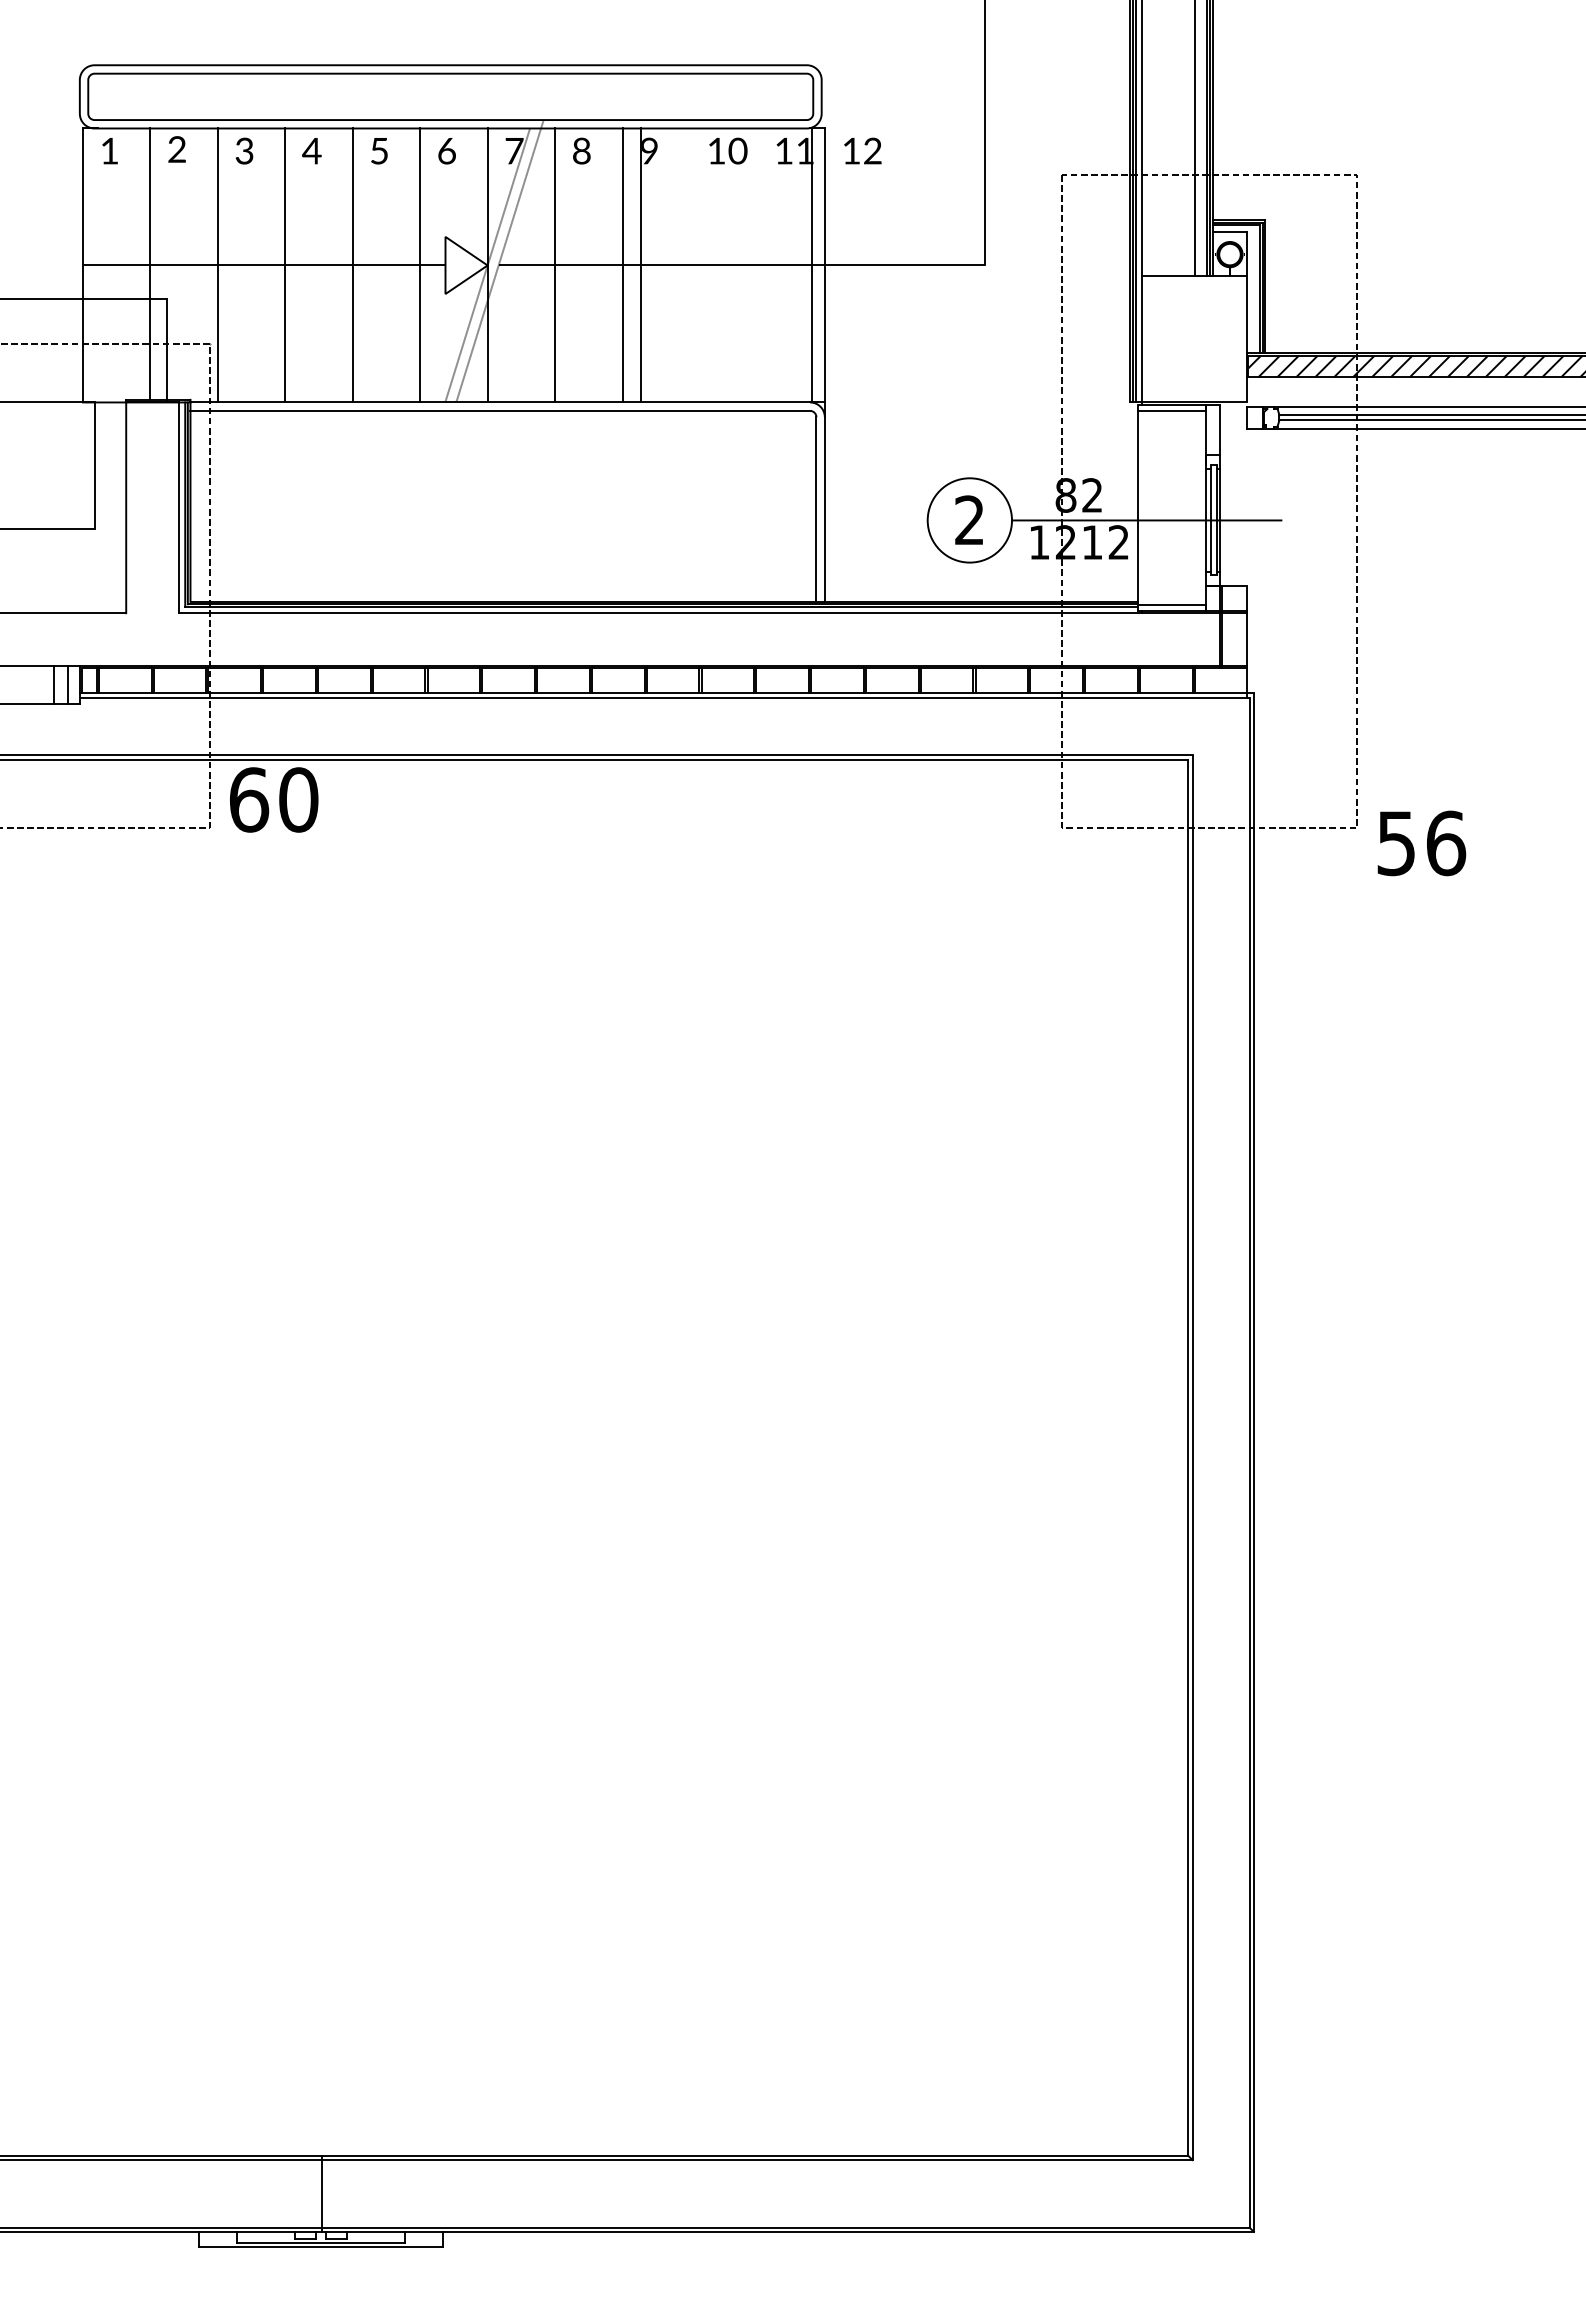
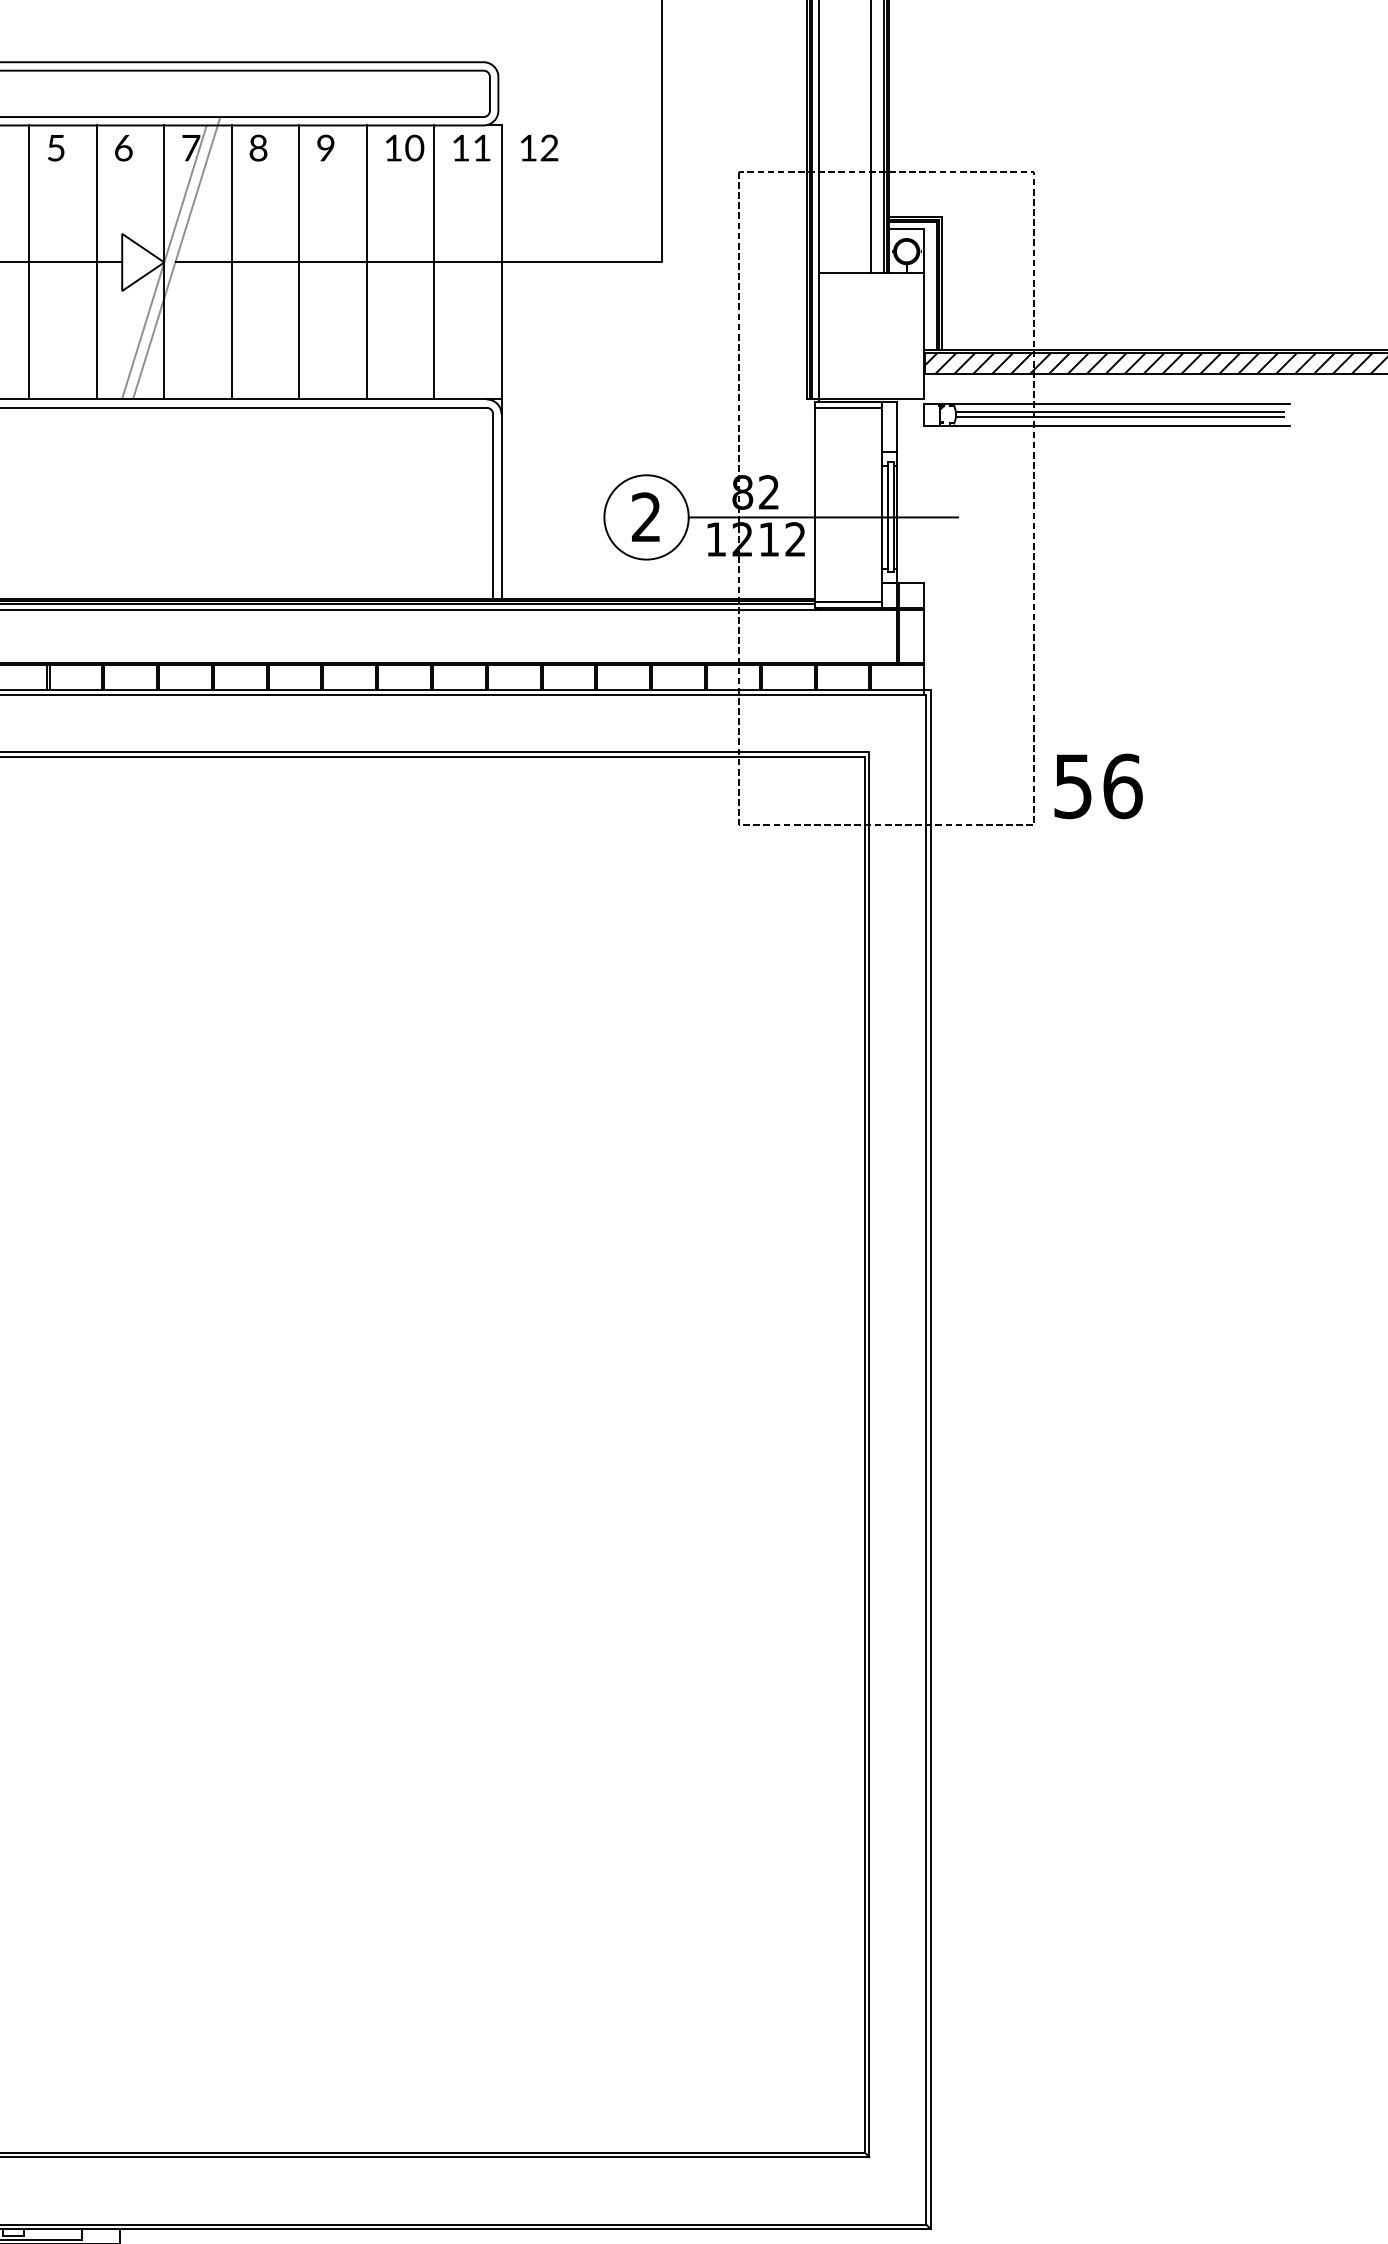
line: (640, 265) -> (366, 262), moved
line: (812, 265) -> (434, 262), moved
text: (1421, 843) -> (1098, 786), moved

